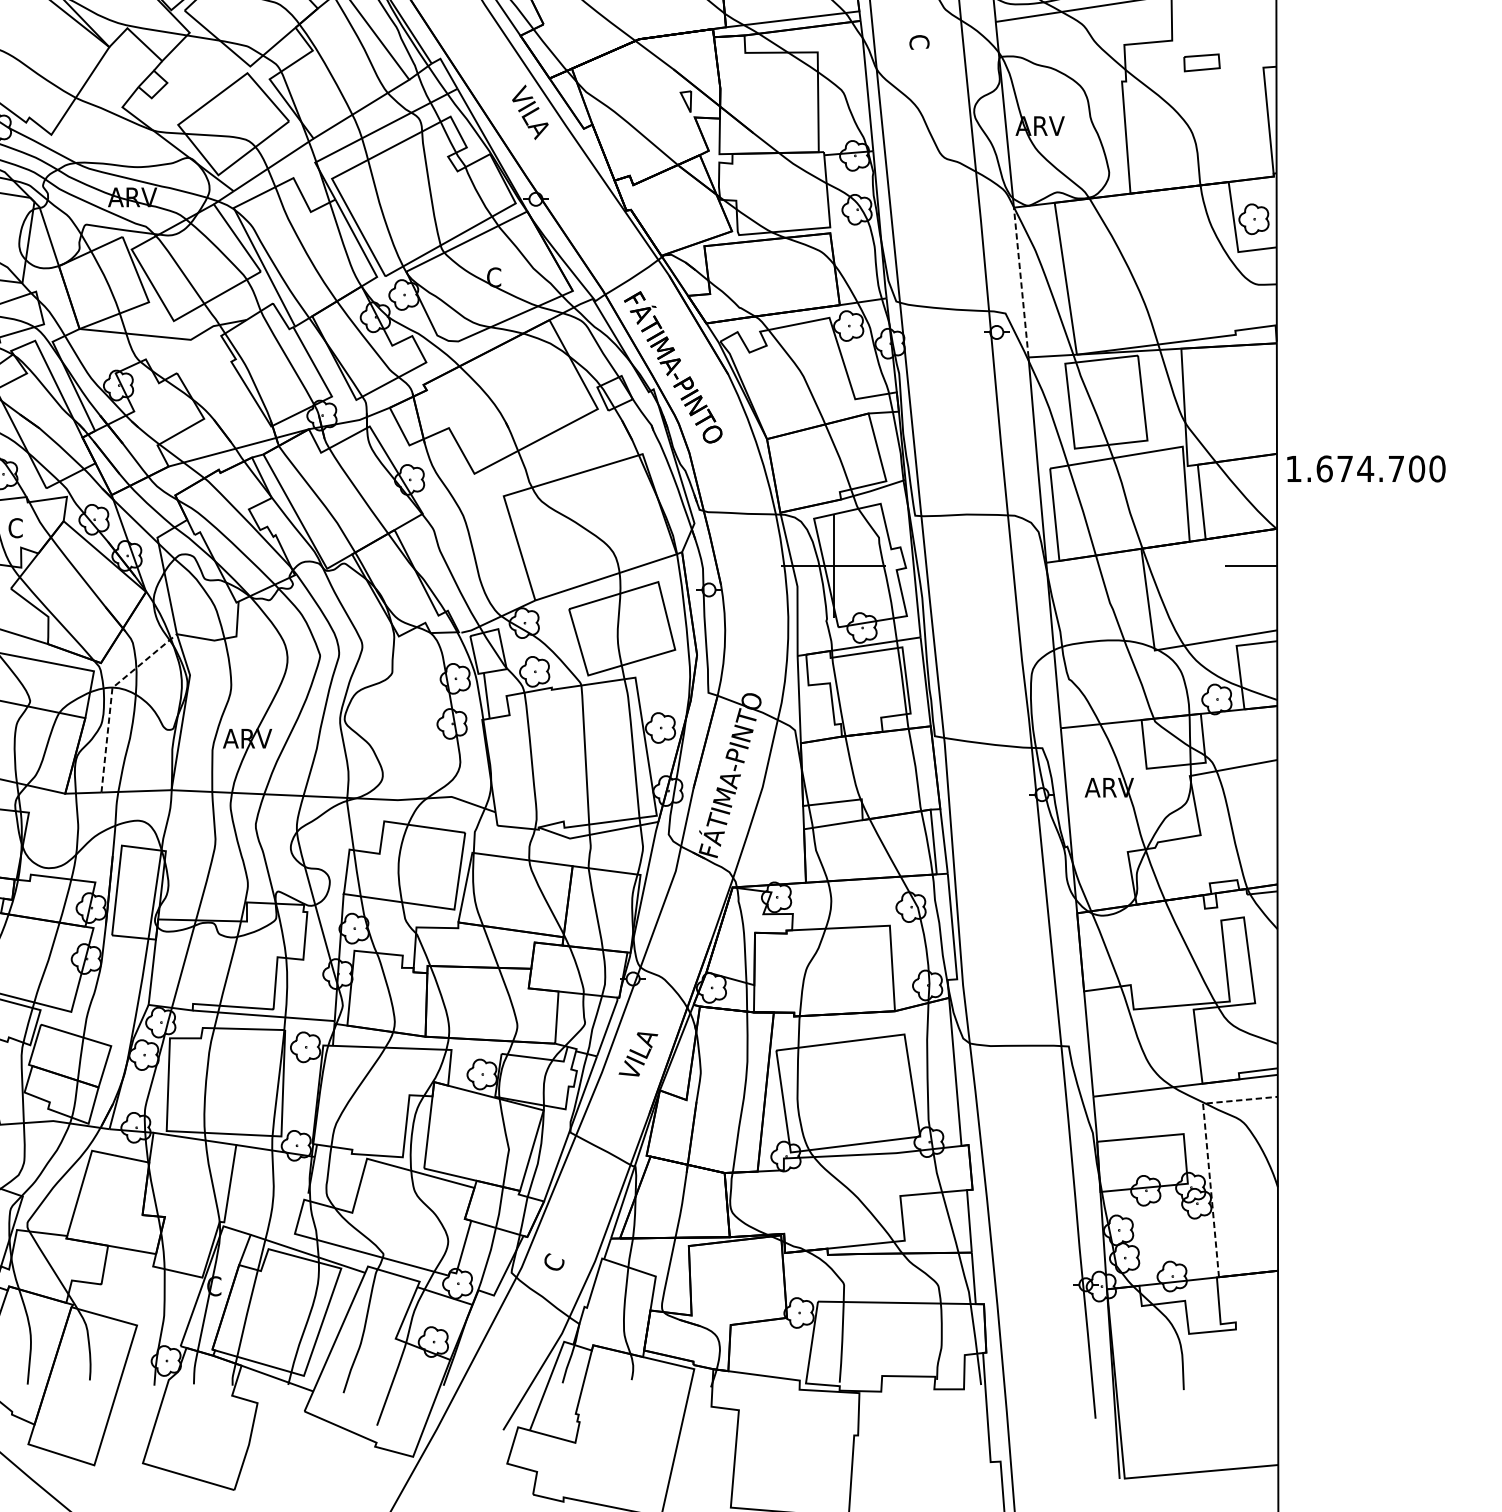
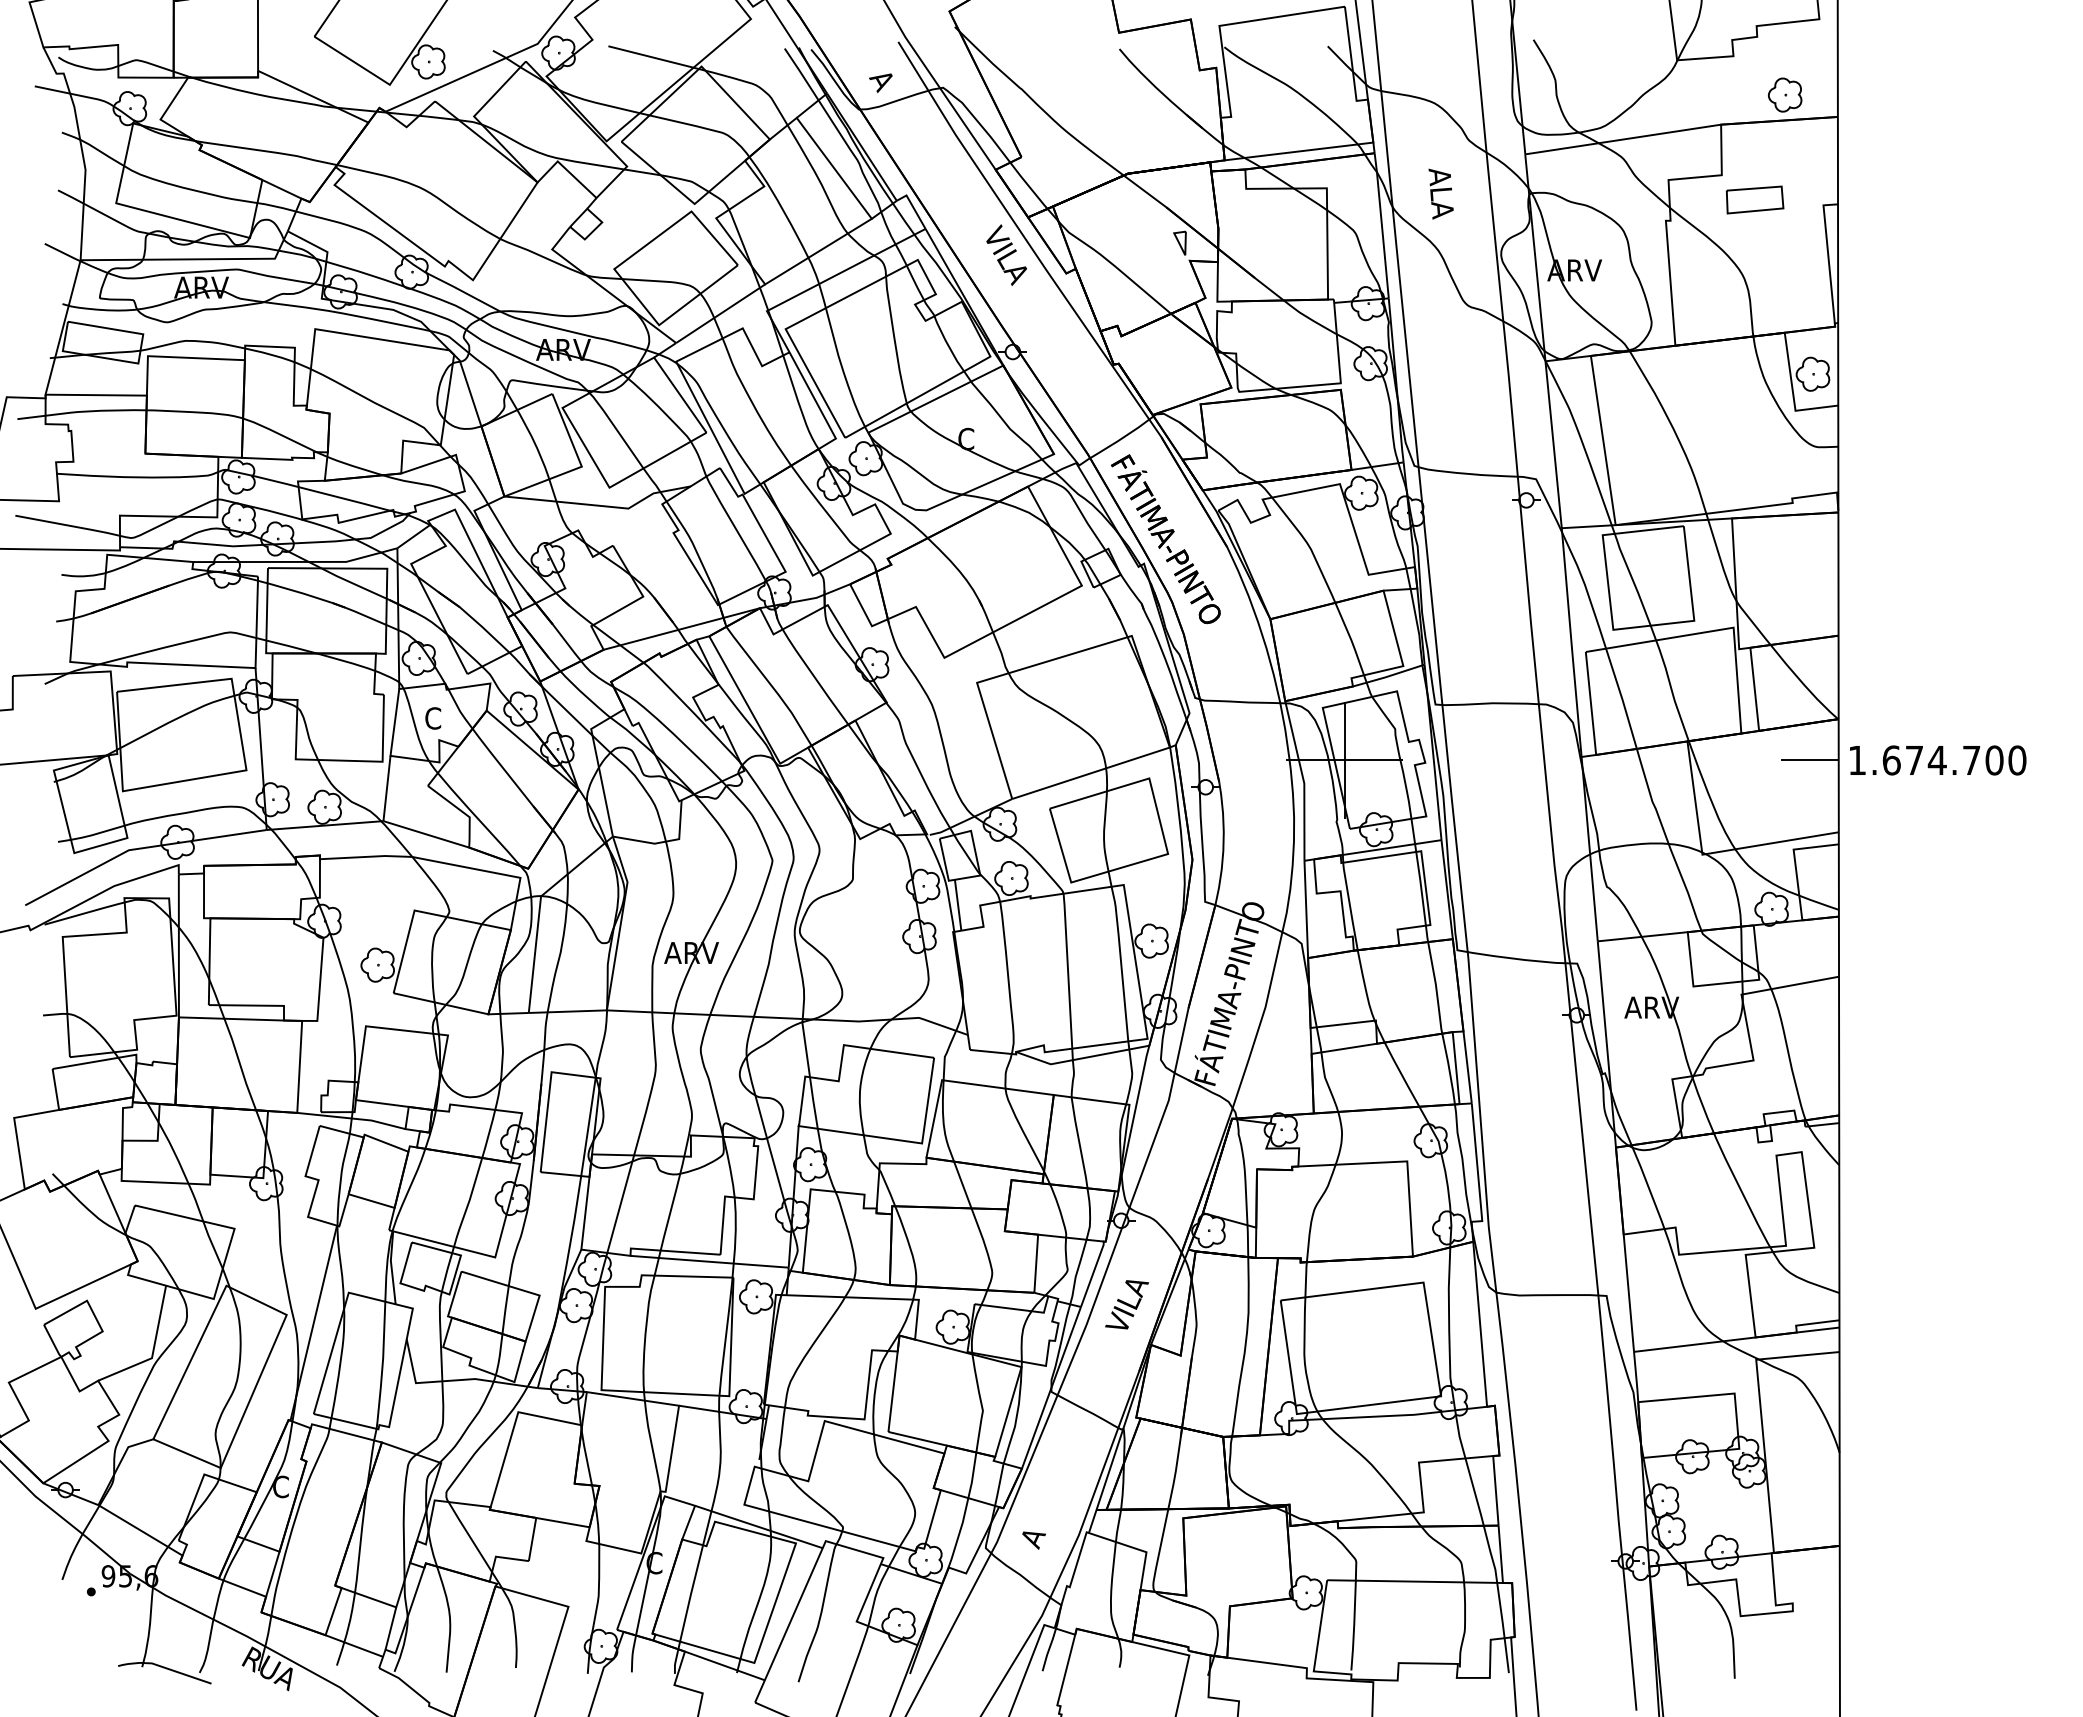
text: (919, 57) -> (1440, 193), C -> ALA
part: (1201, 62) -> (1754, 199), size x1.43
line: (1021, 282) -> (1553, 444), dashed -> solid
text: (1366, 468) -> (1938, 760), moved
line: (111, 697) -> (539, 907), dashed -> solid
line: (1207, 1152) -> (1761, 1414), dashed -> solid
text: (554, 1263) -> (1033, 1537), C -> A

